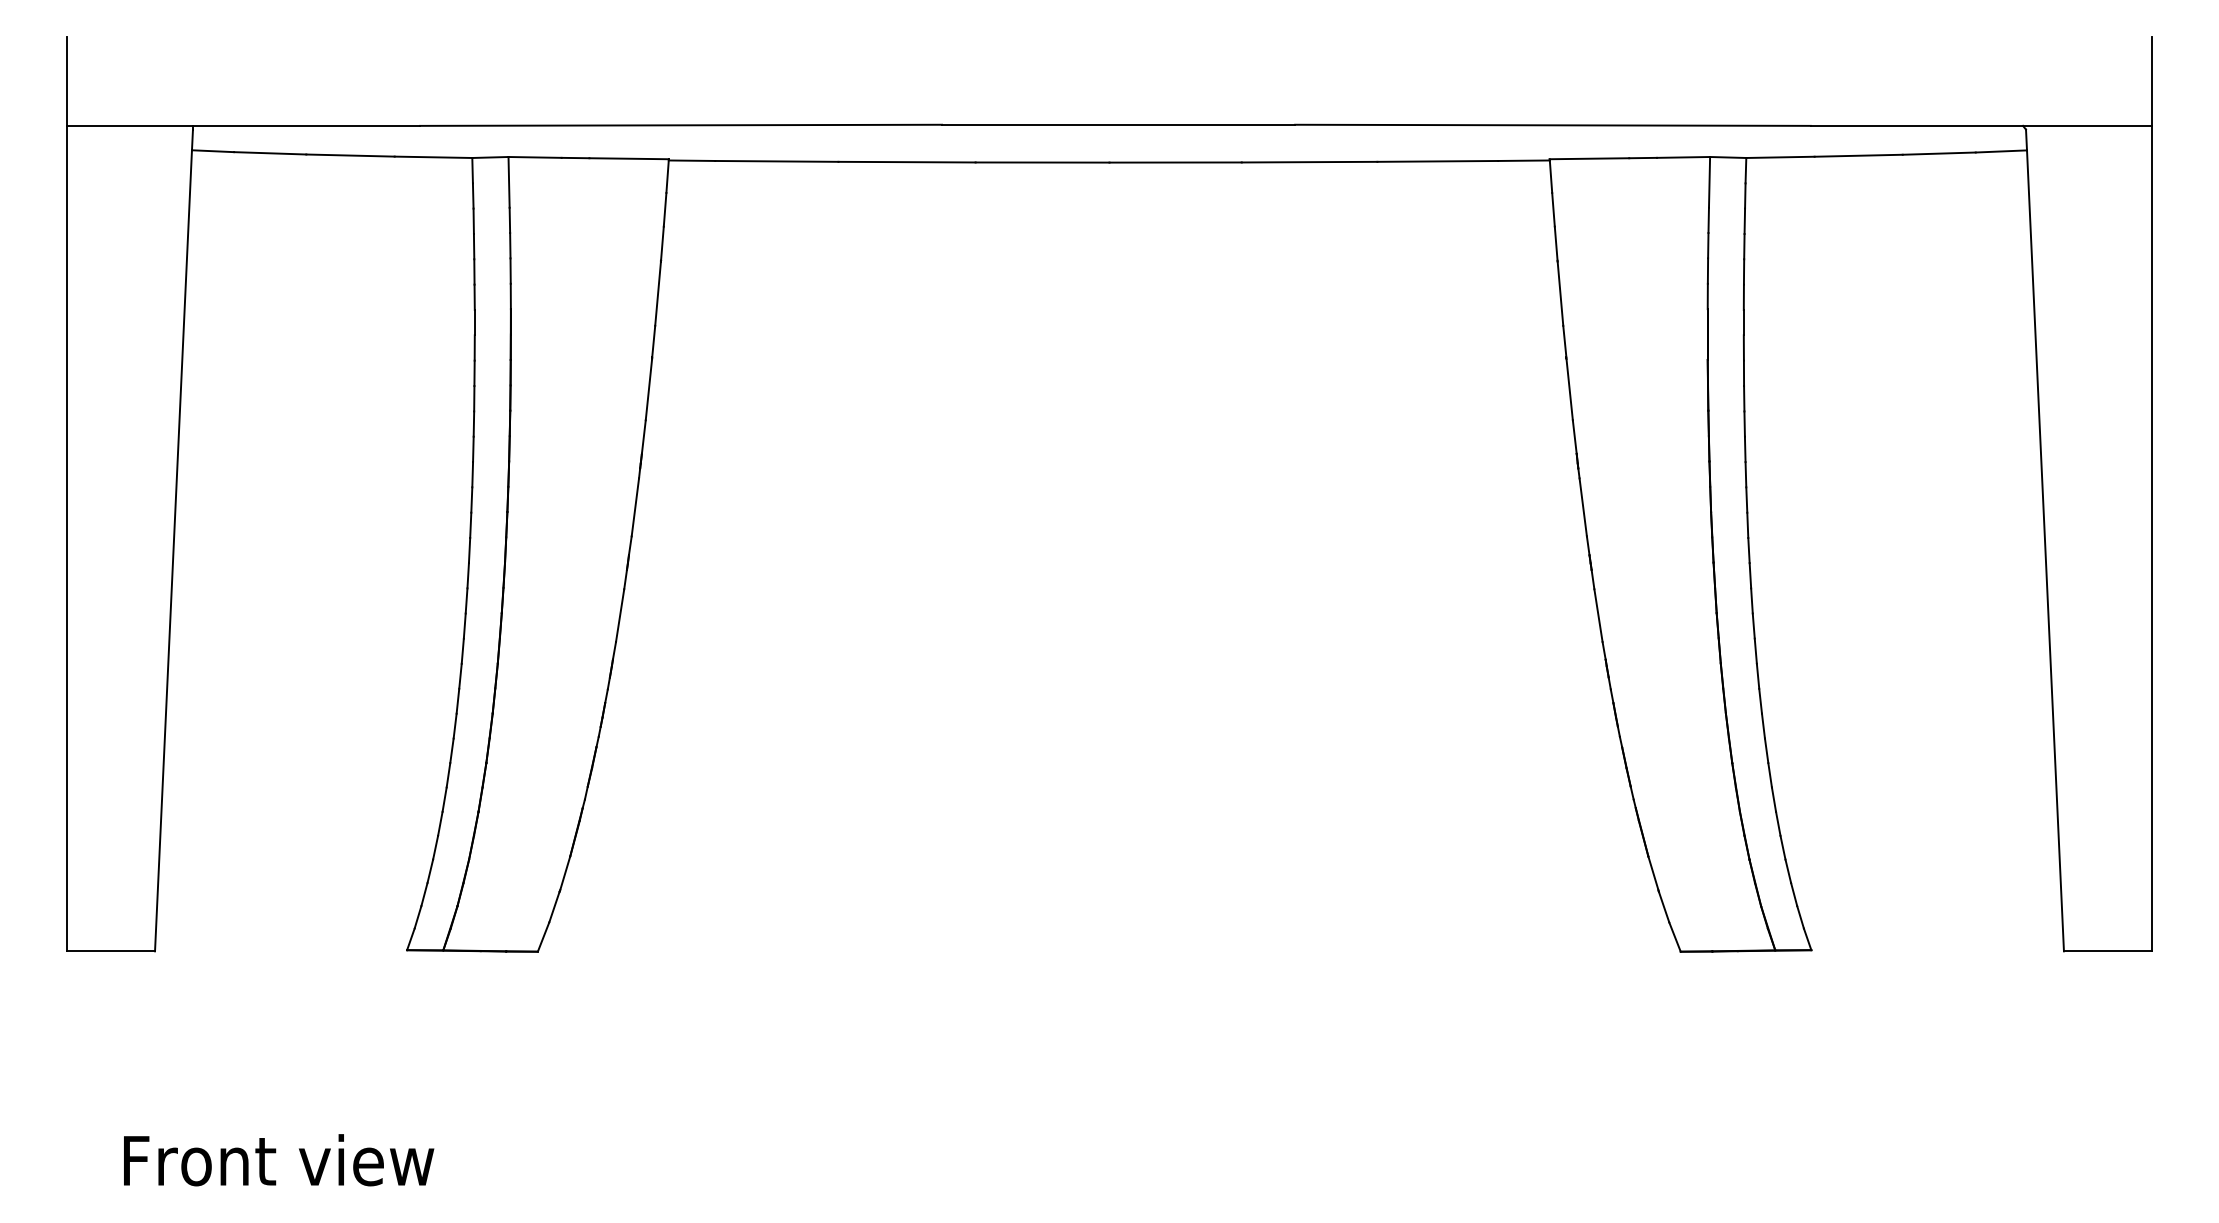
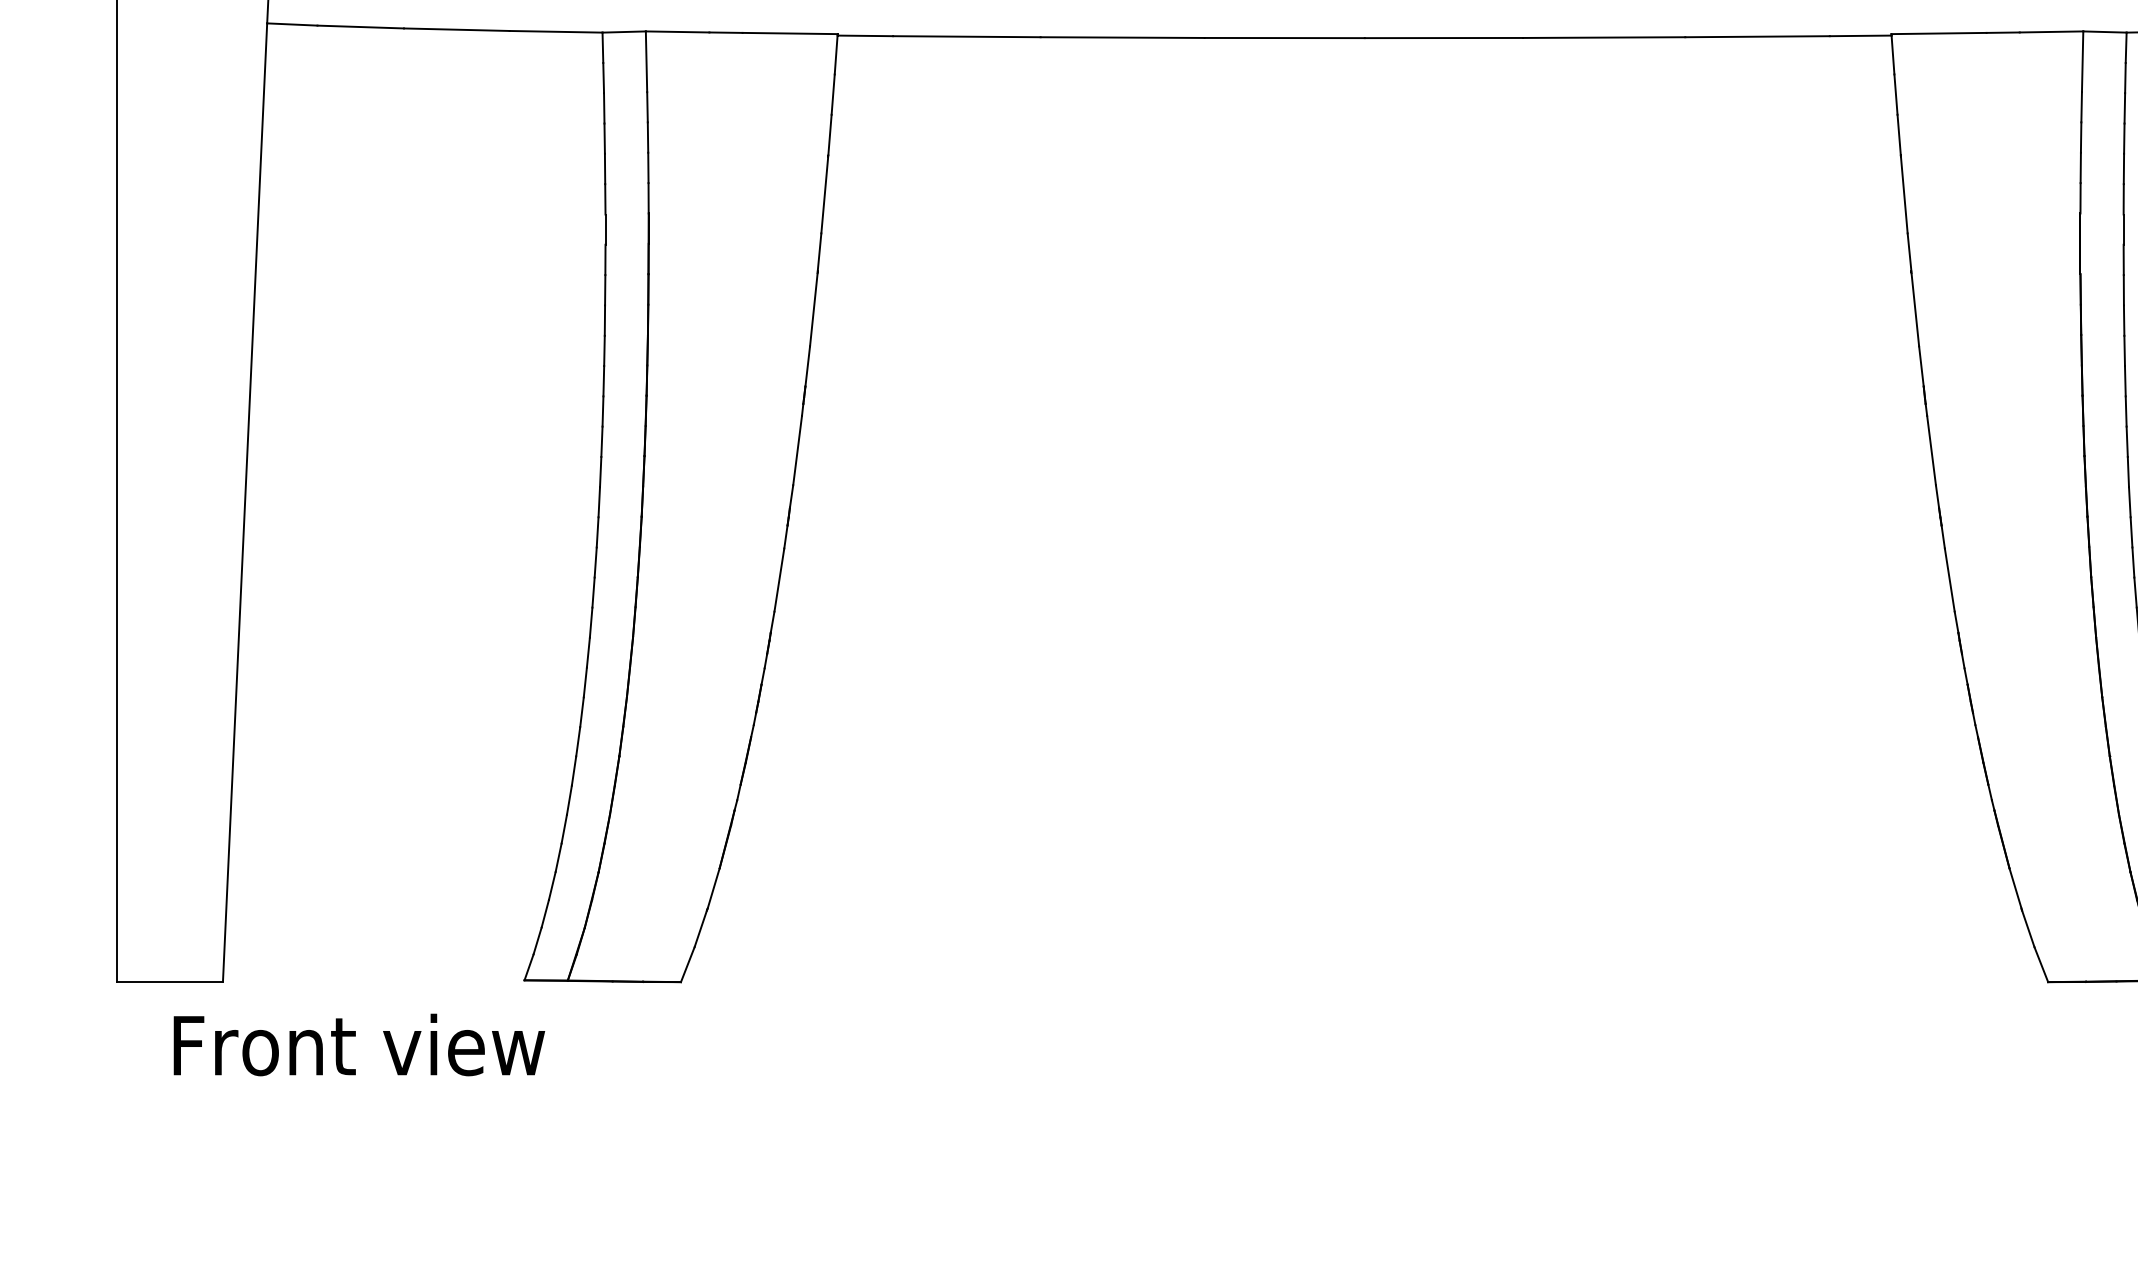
text: (279, 1160) -> (359, 1045), moved

